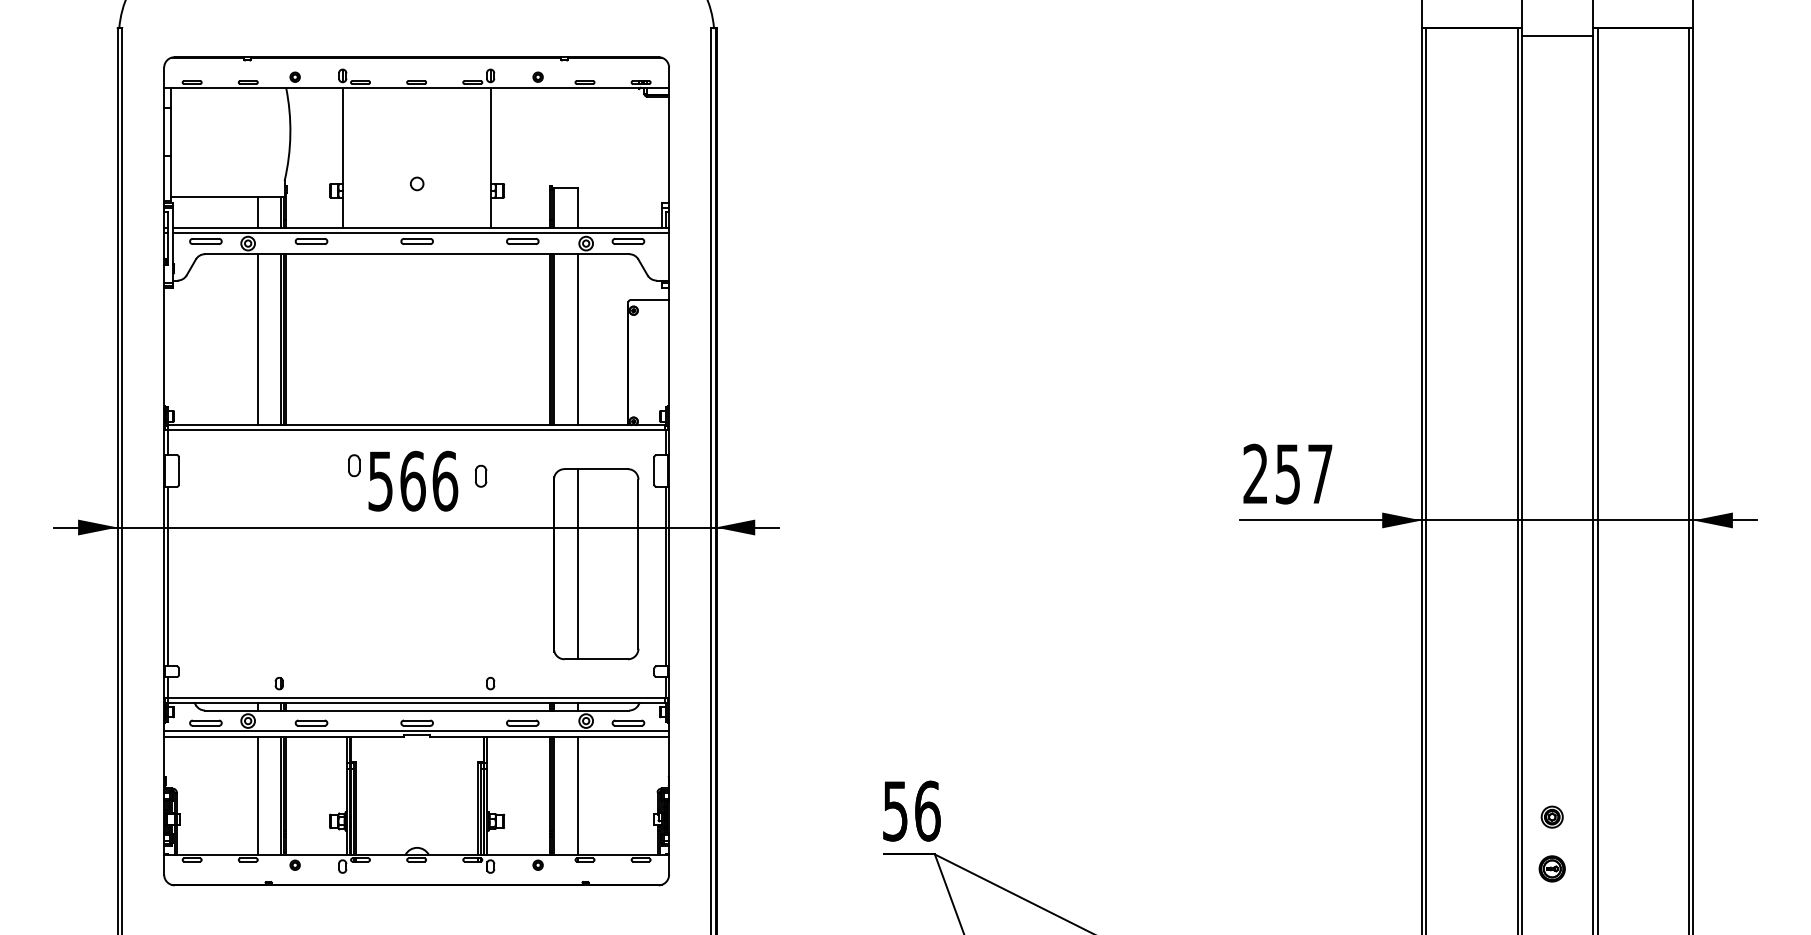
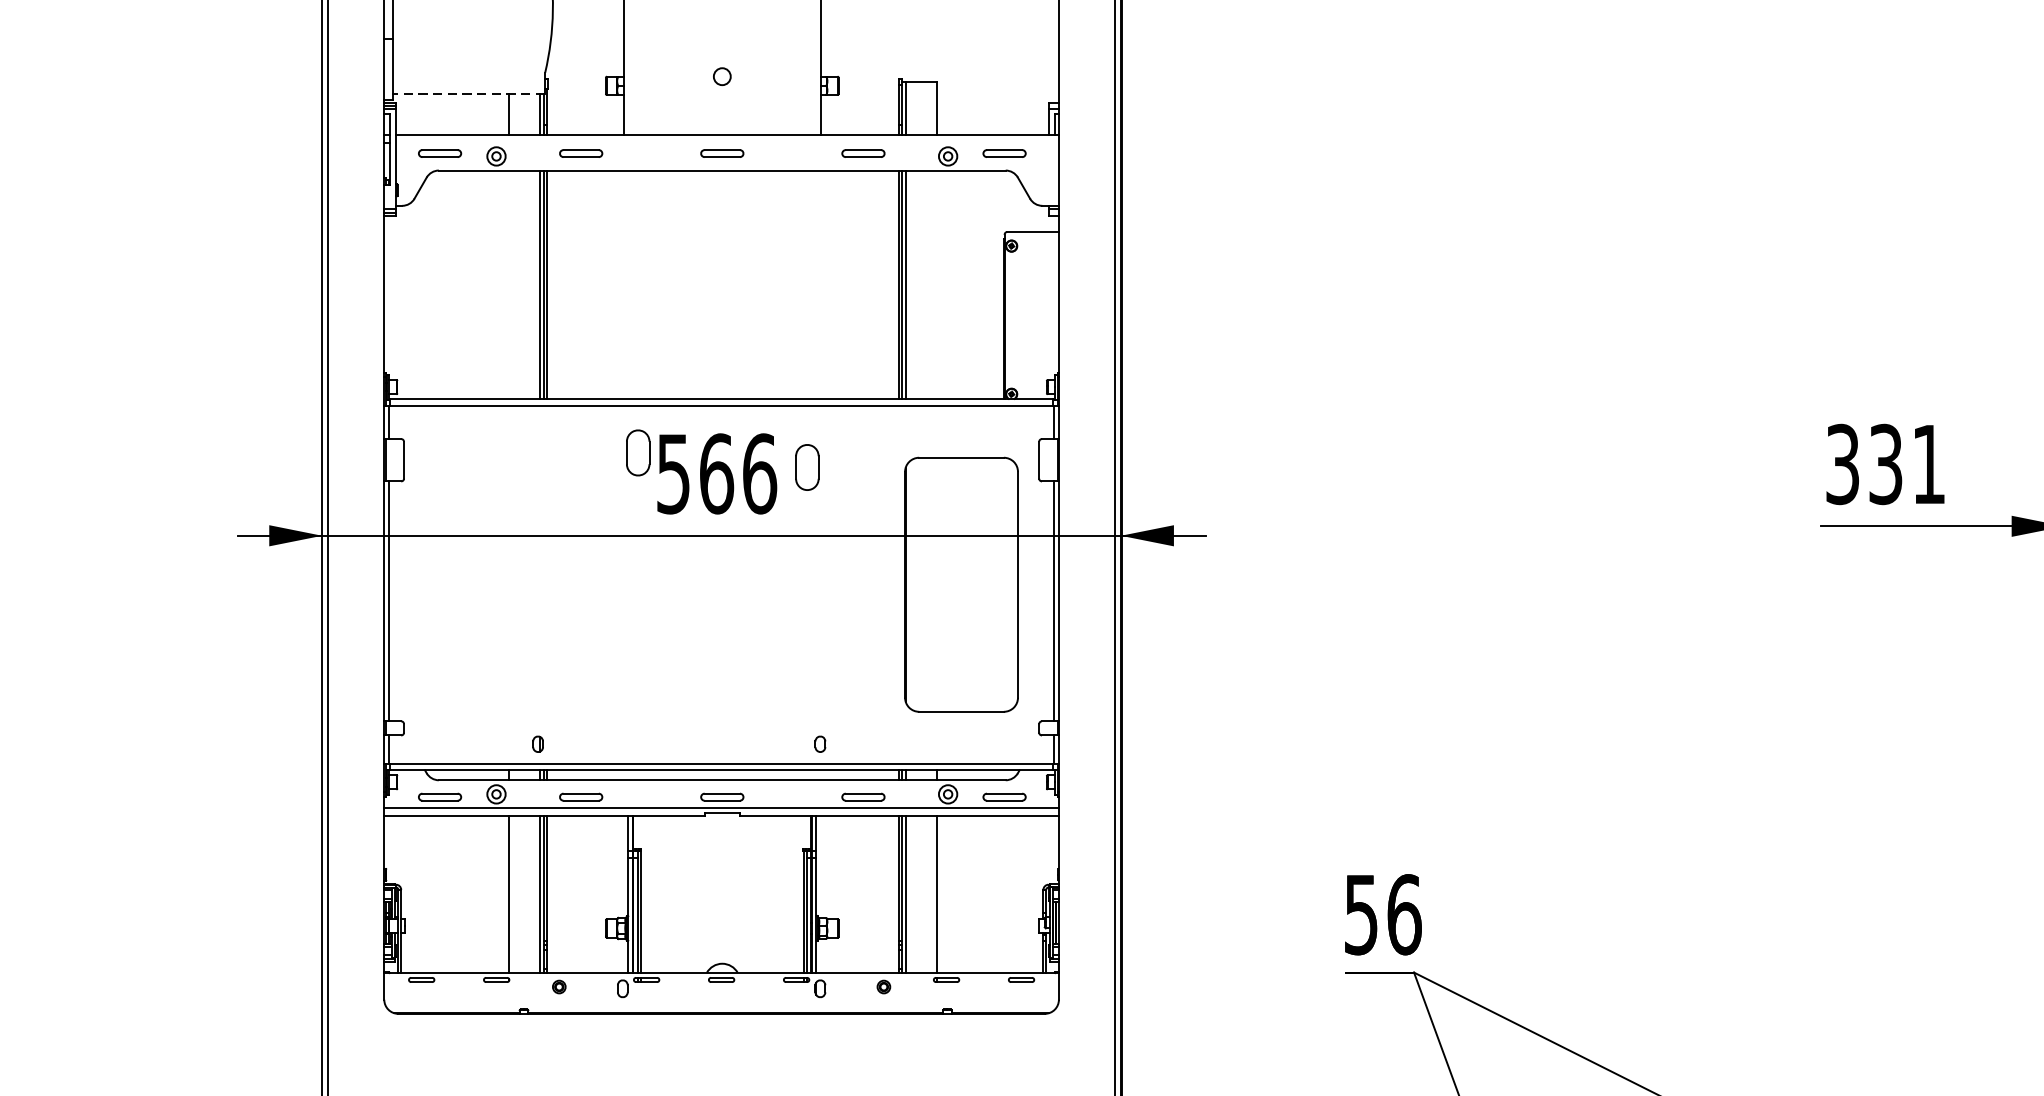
line: (227, 196) -> (468, 93), solid -> dashed
line: (420, 233) -> (726, 142), removed
line: (257, 339) -> (508, 284), removed
line: (577, 339) -> (936, 284), removed
part: (354, 465) -> (638, 452), size x1.6
text: (1287, 473) -> (1885, 463), 257 -> 331
part: (481, 475) -> (808, 466), size x1.6
line: (577, 564) -> (936, 585), removed

